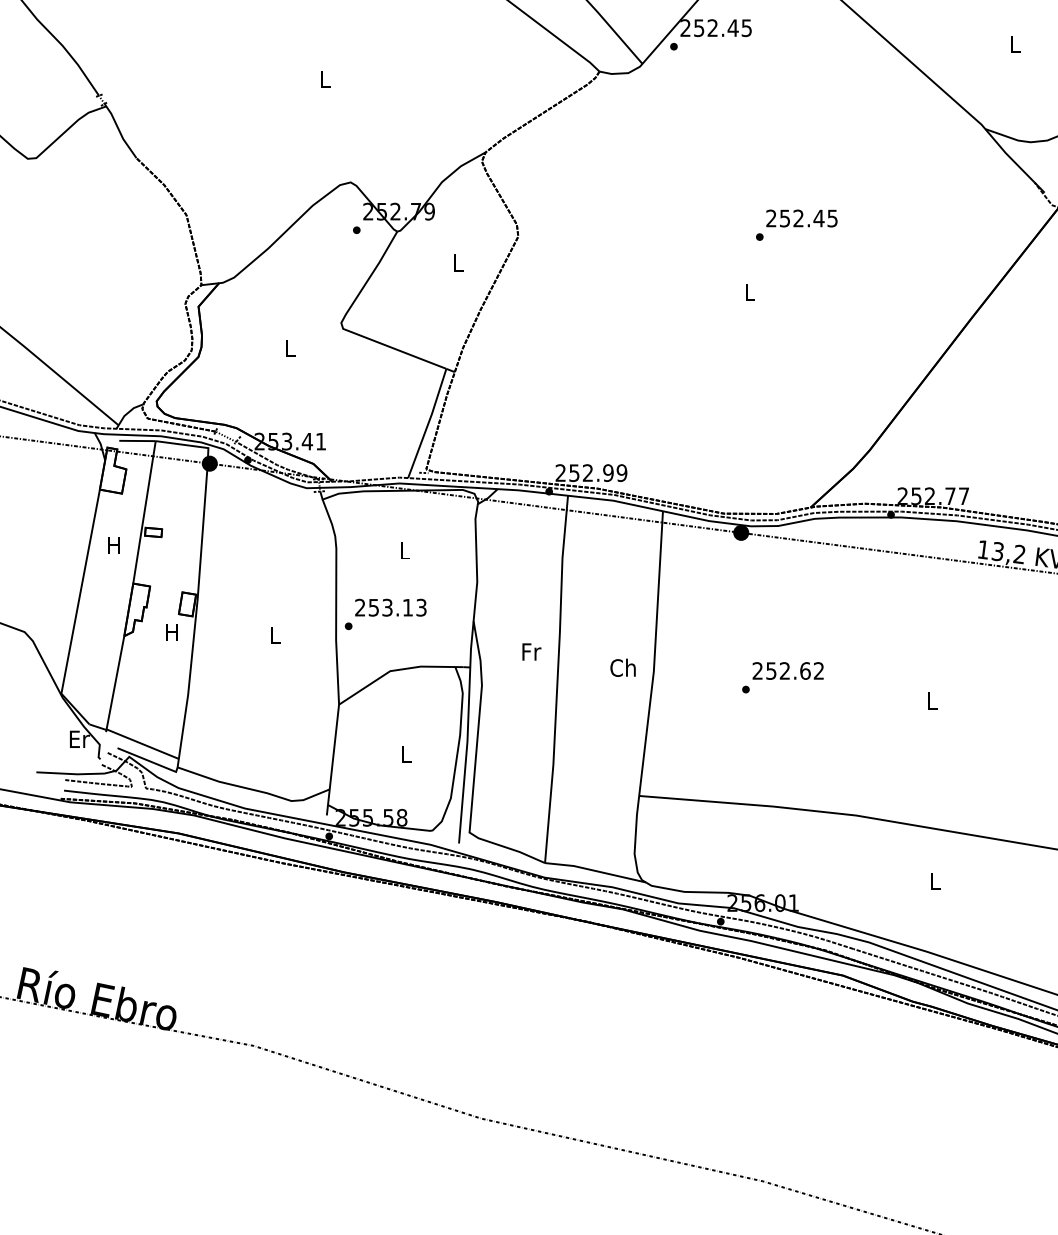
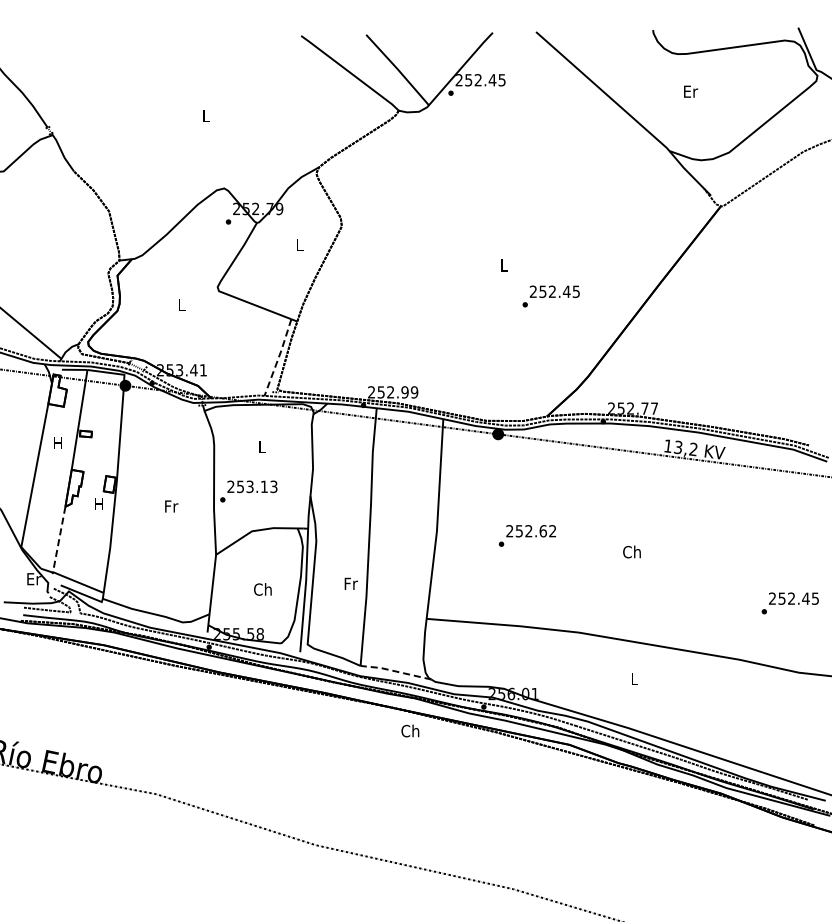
text: (1016, 44) -> (691, 91), L -> Er
text: (795, 225) -> (550, 296), moved
line: (428, 423) -> (278, 357), solid -> dashed
text: (275, 635) -> (171, 506), L -> Fr
text: (530, 651) -> (350, 583), moved
text: (623, 667) -> (410, 730), moved
line: (114, 684) -> (58, 540), solid -> dashed
text: (931, 699) -> (631, 551), L -> Ch
text: (405, 754) -> (262, 589), L -> Ch
line: (594, 870) -> (395, 671), solid -> dashed

